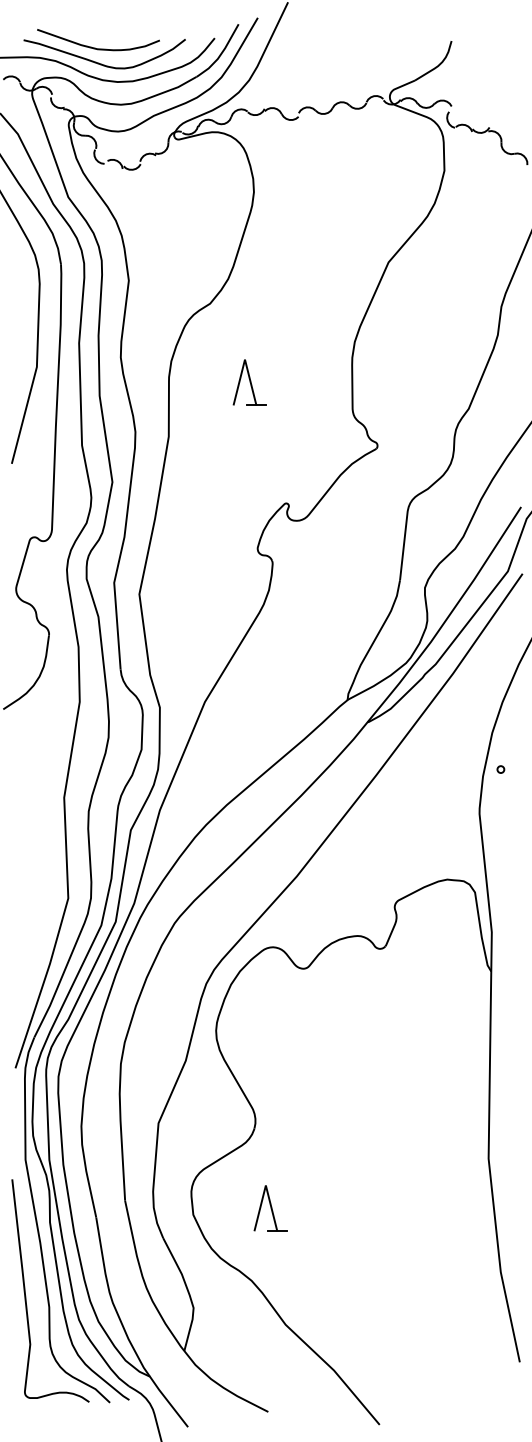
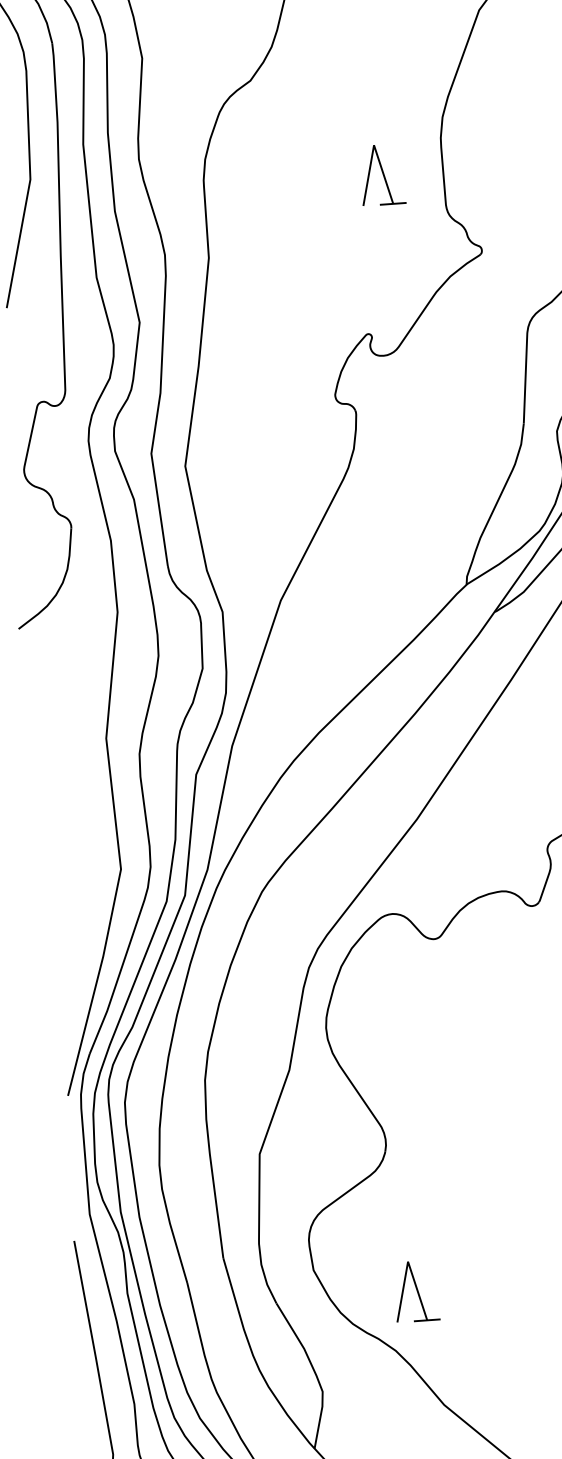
part: (249, 382) -> (382, 174), moved
part: (270, 1208) -> (416, 1291), moved

